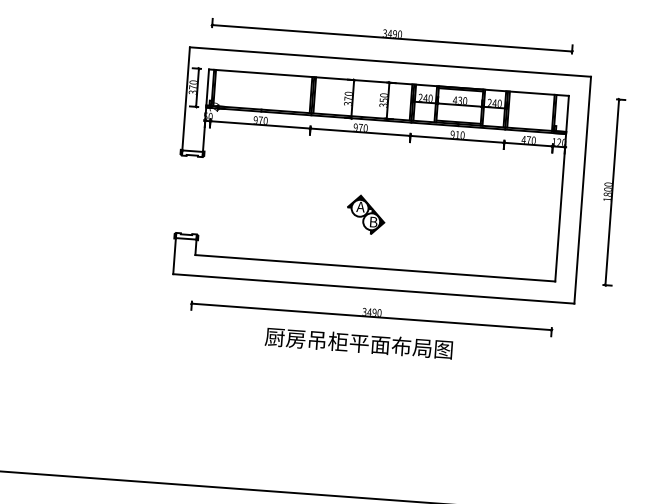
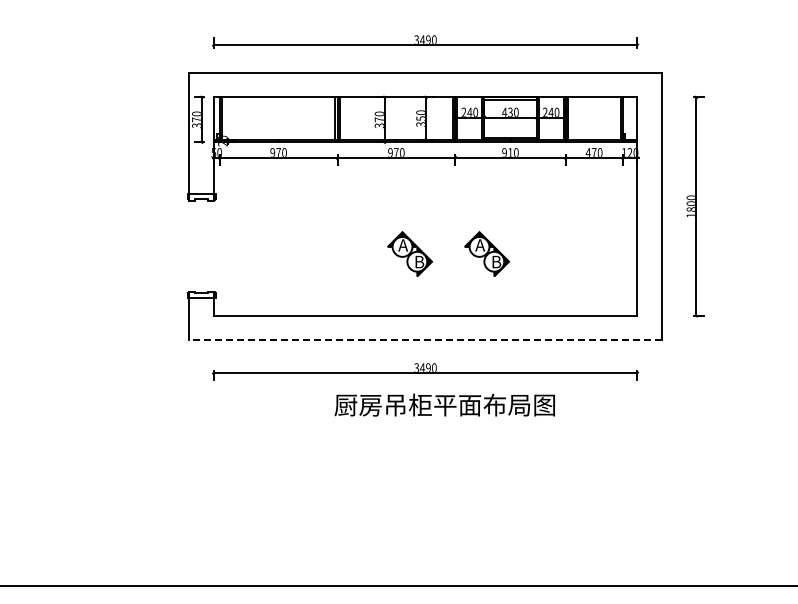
part: (431, 219) -> (487, 253), added
line: (373, 289) -> (425, 340), solid -> dashed
text: (358, 342) -> (444, 404), moved

